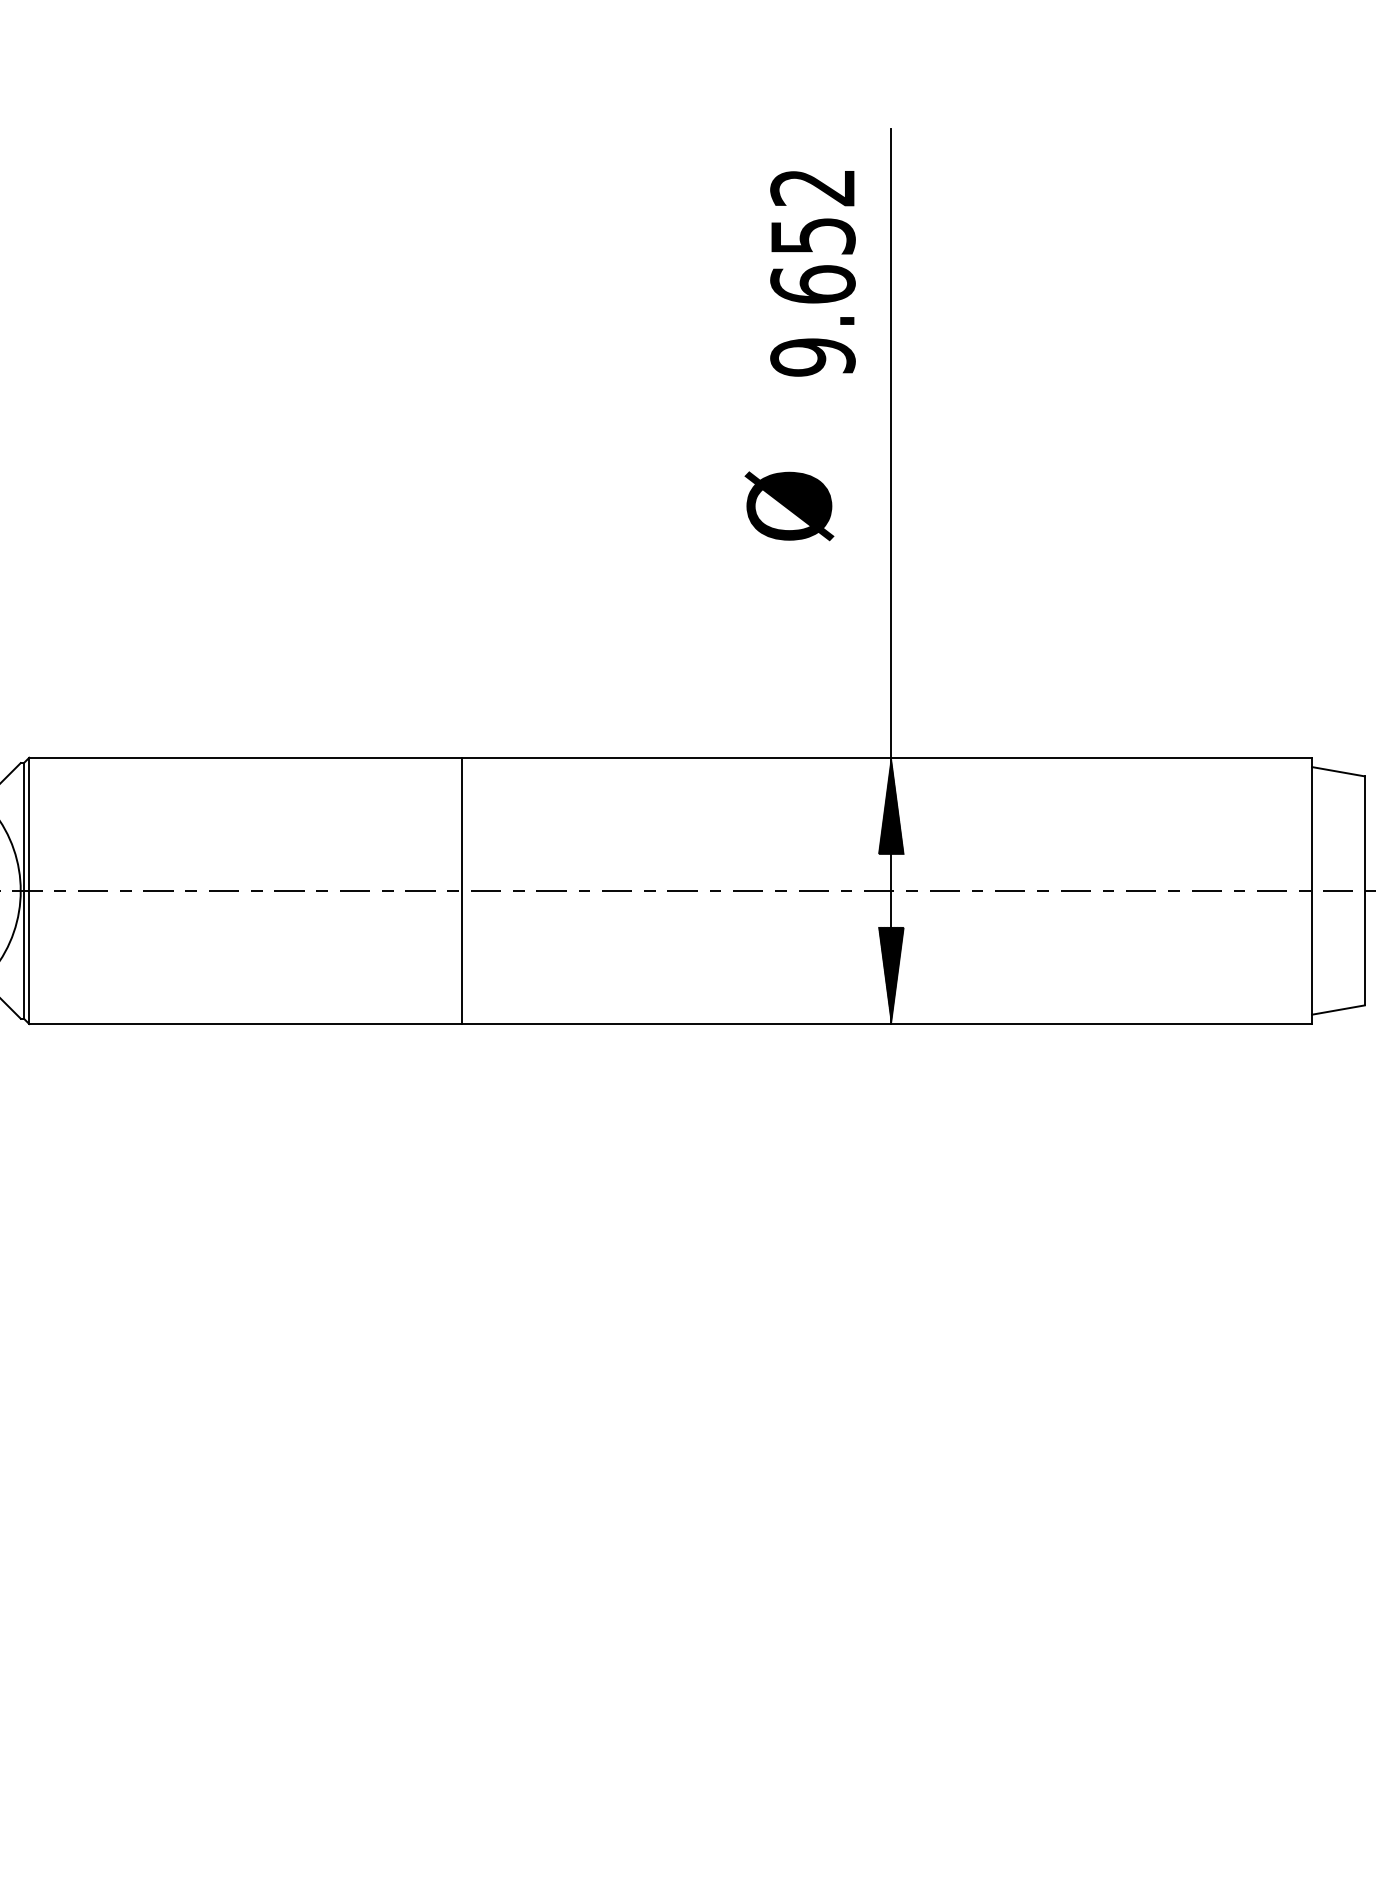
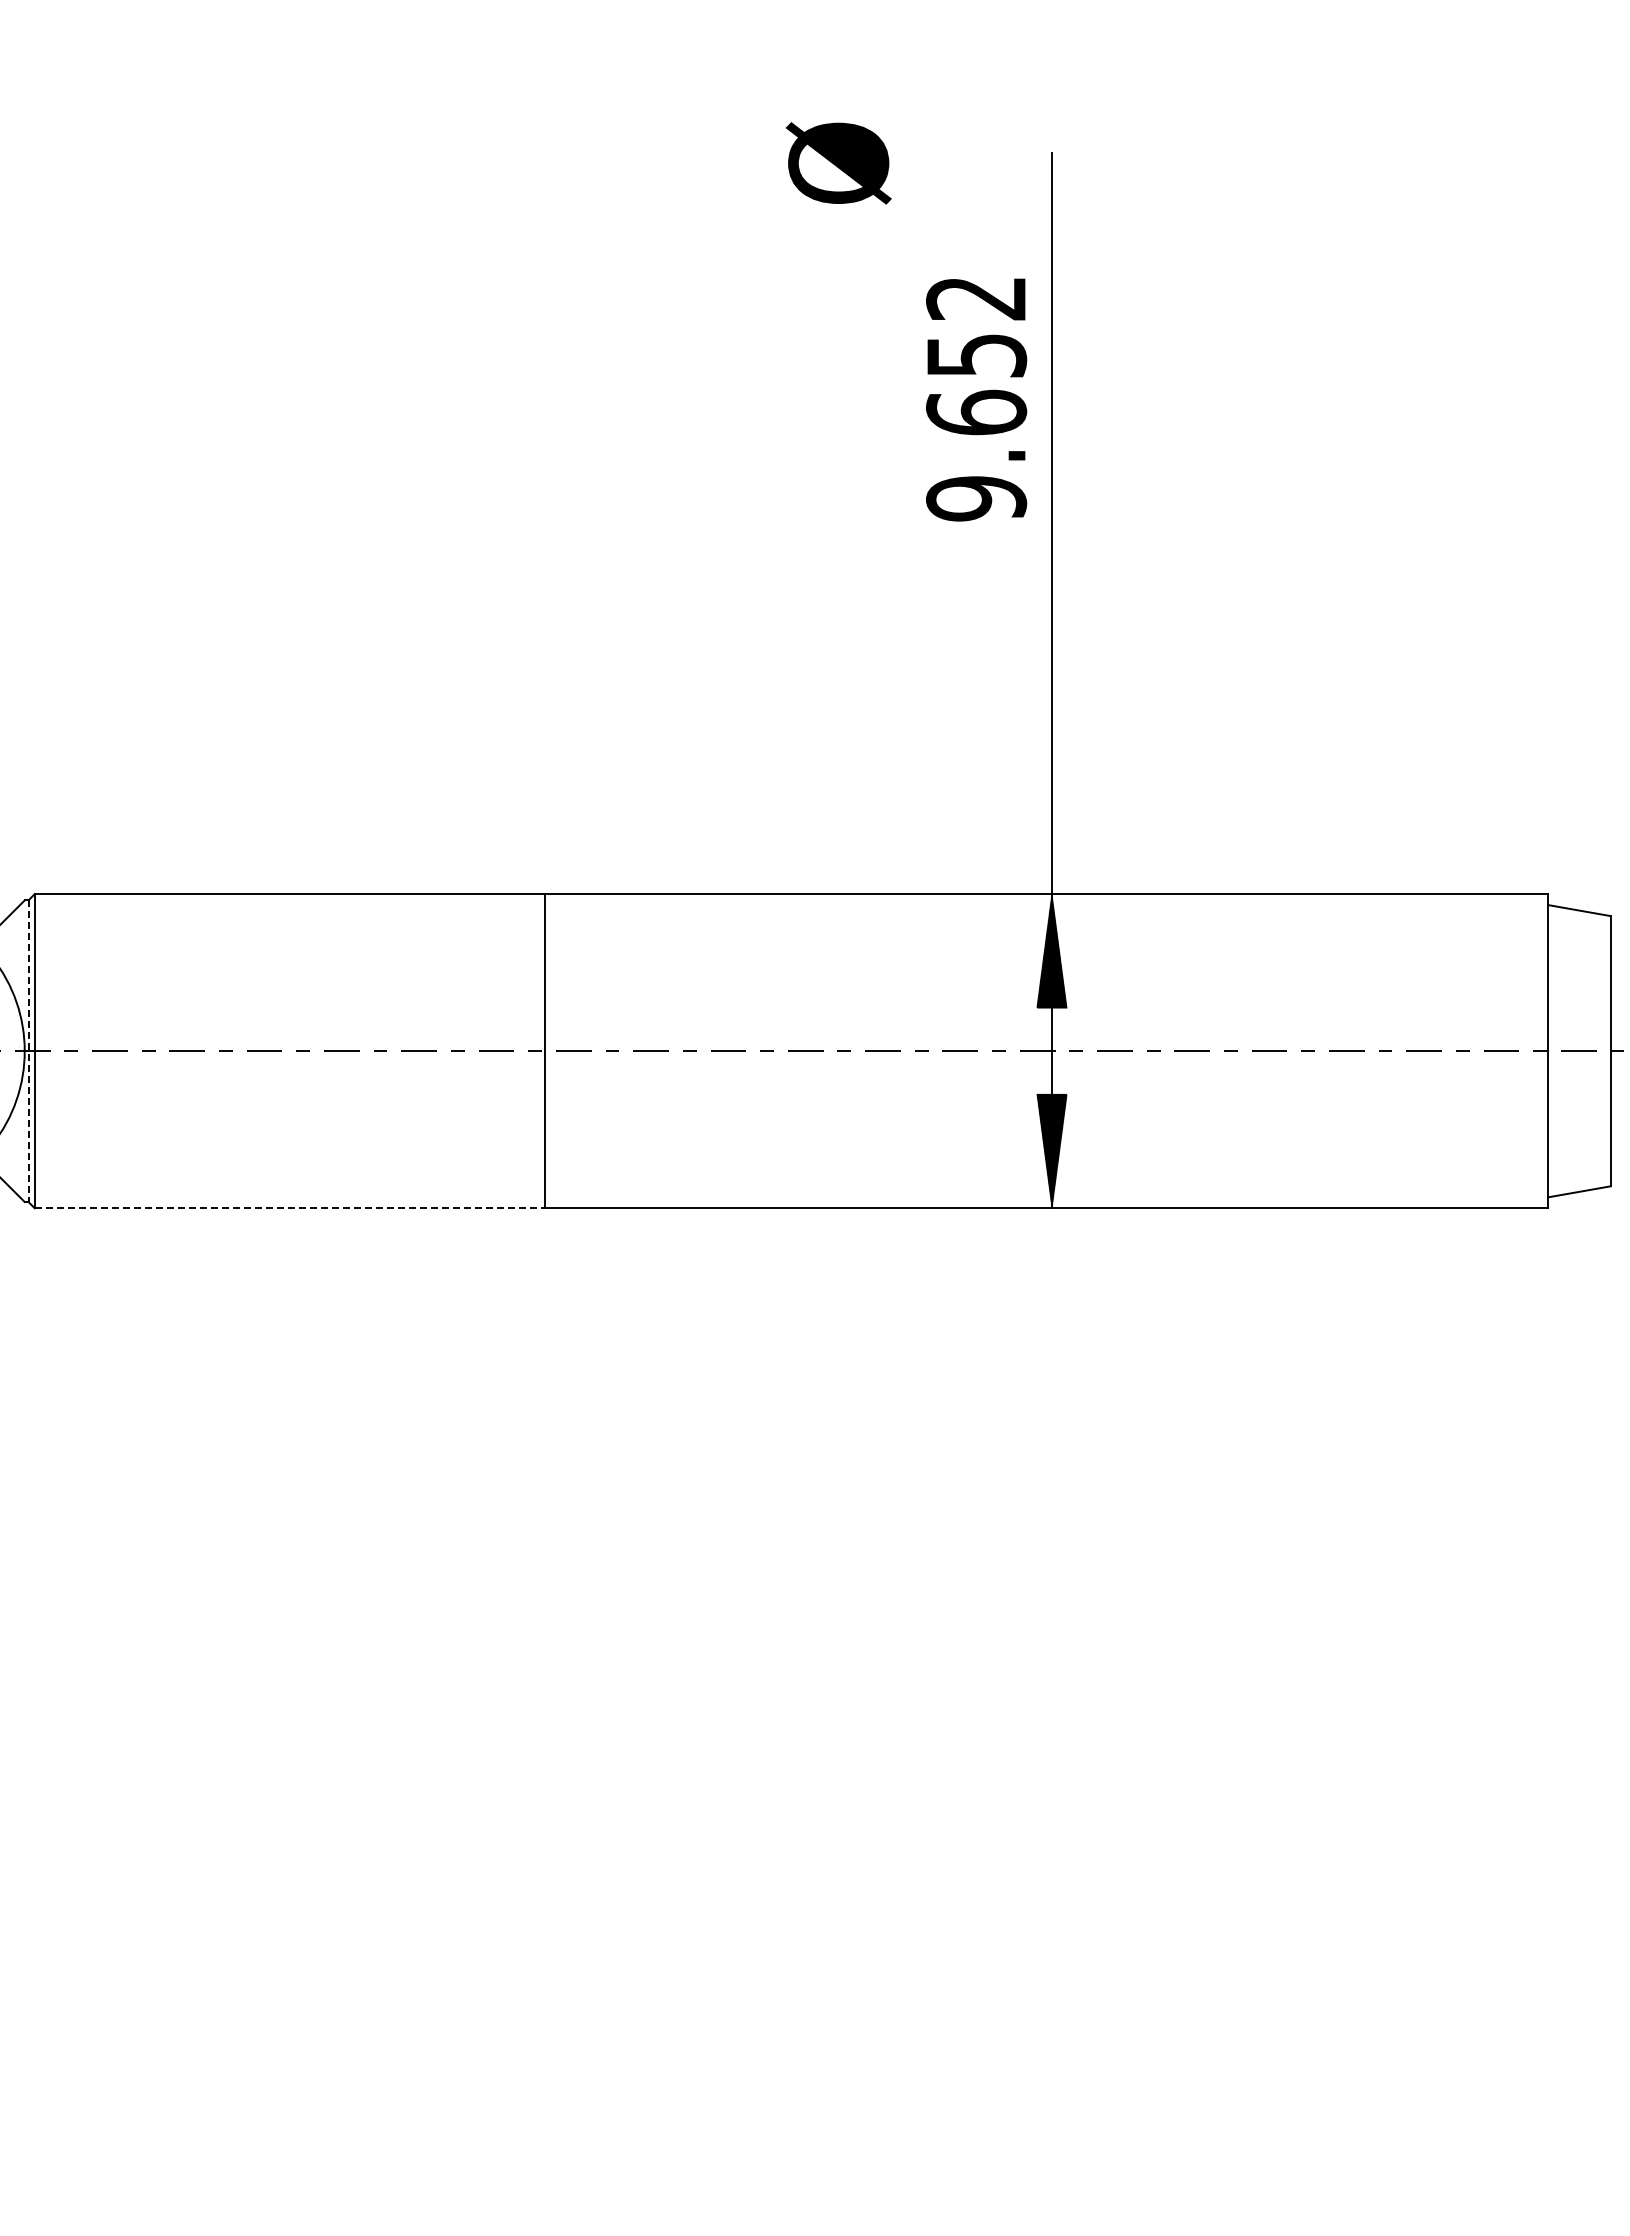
text: (812, 273) -> (976, 399), moved
text: (789, 506) -> (838, 163), moved
line: (23, 891) -> (28, 1051), solid -> dashed
line: (245, 1024) -> (290, 1208), solid -> dashed

